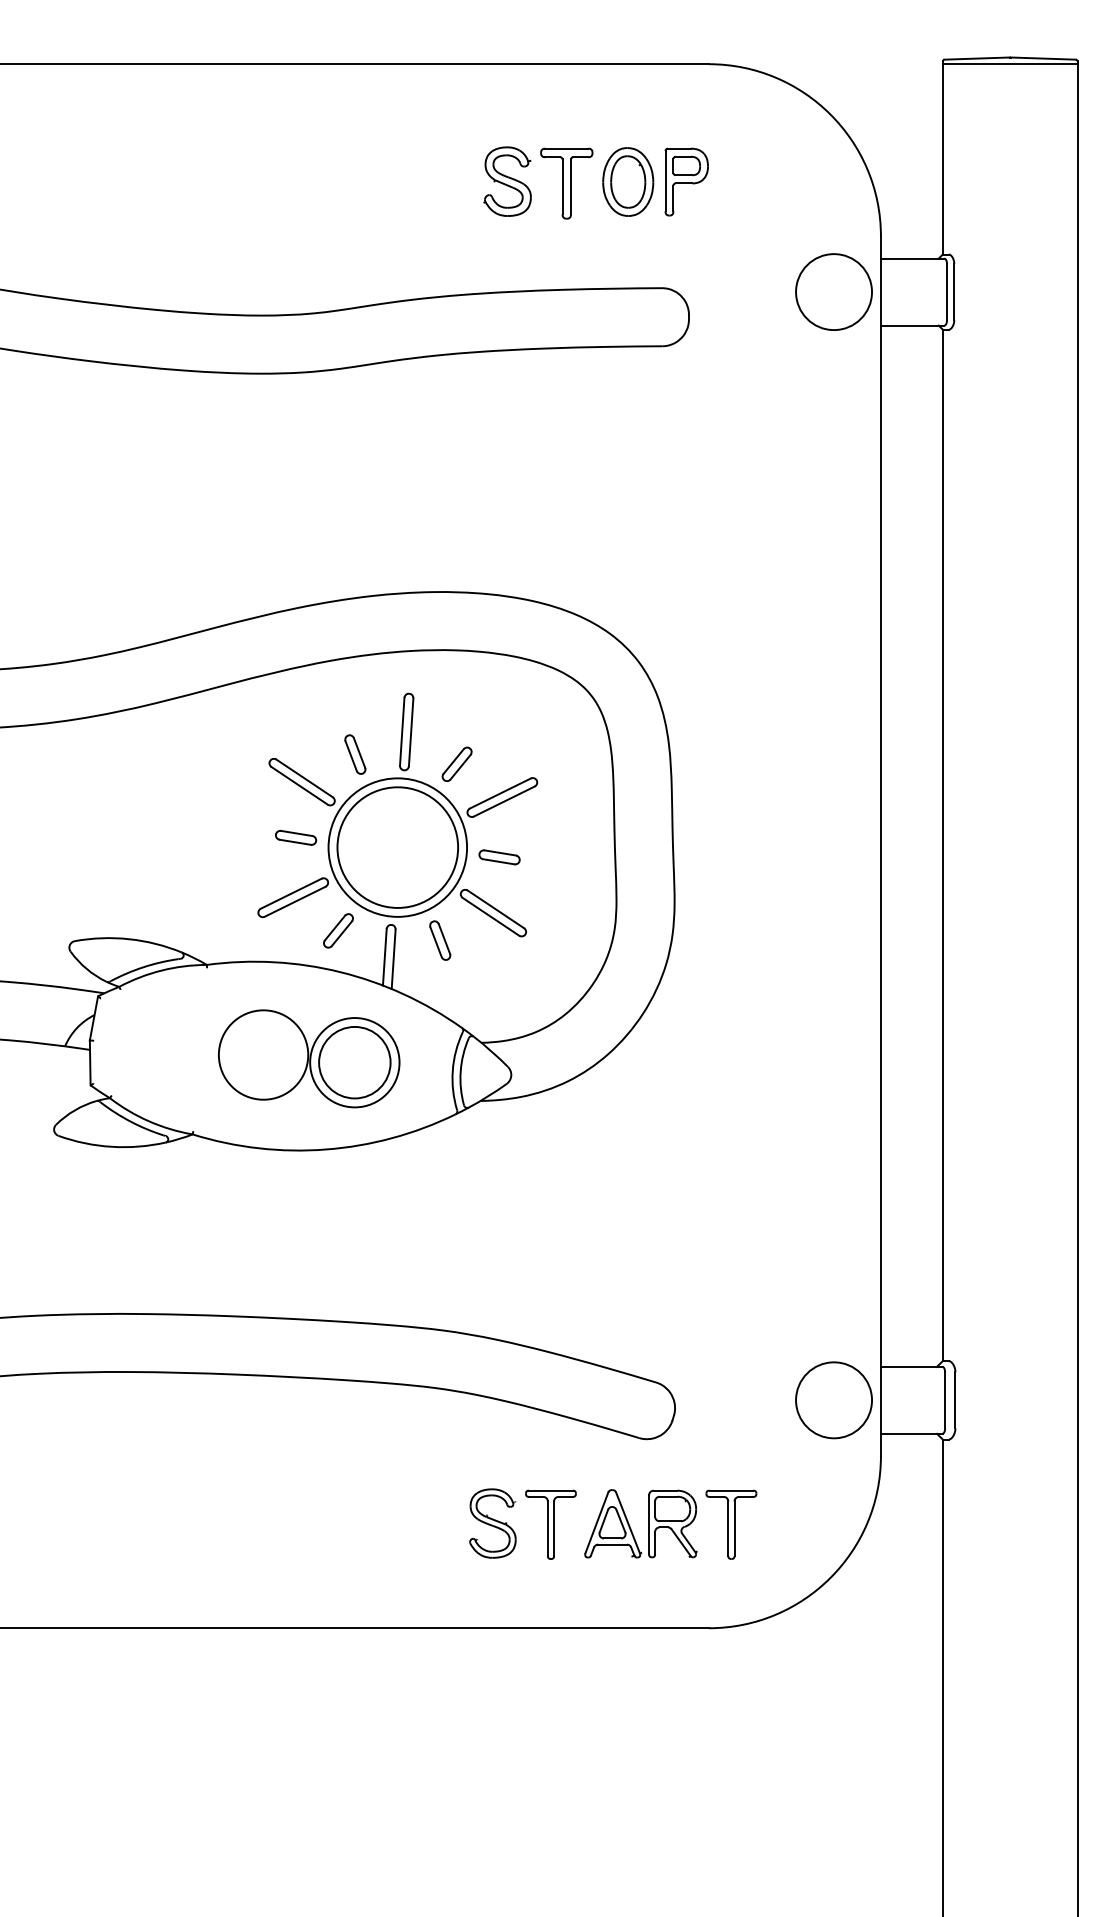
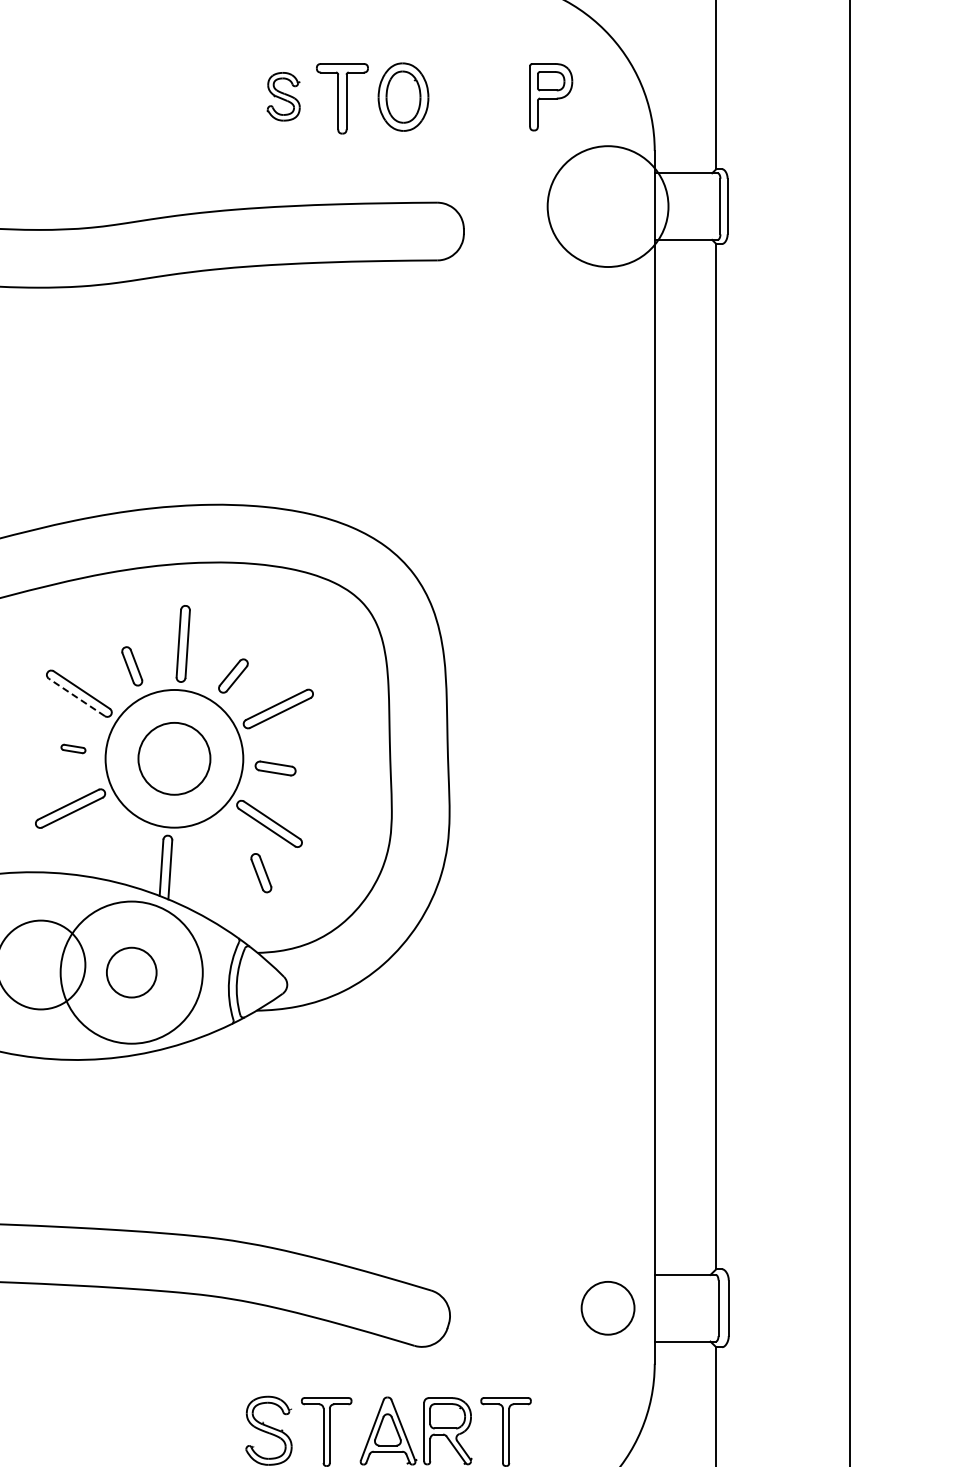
part: (507, 181) -> (283, 96), size x0.7
part: (686, 181) -> (550, 96), moved
circle: (834, 292) -> (608, 206), size x1.6
line: (299, 785) -> (76, 697), solid -> dashed
part: (296, 837) -> (73, 748), size x0.6
circle: (397, 847) -> (174, 758), size x0.6
part: (338, 930) -> (115, 841), removed
part: (440, 940) -> (261, 873), moved
circle: (354, 1062) -> (131, 972), size x0.7
circle: (354, 1062) -> (131, 972), size x1.6
circle: (834, 1400) -> (608, 1308), size x0.7

